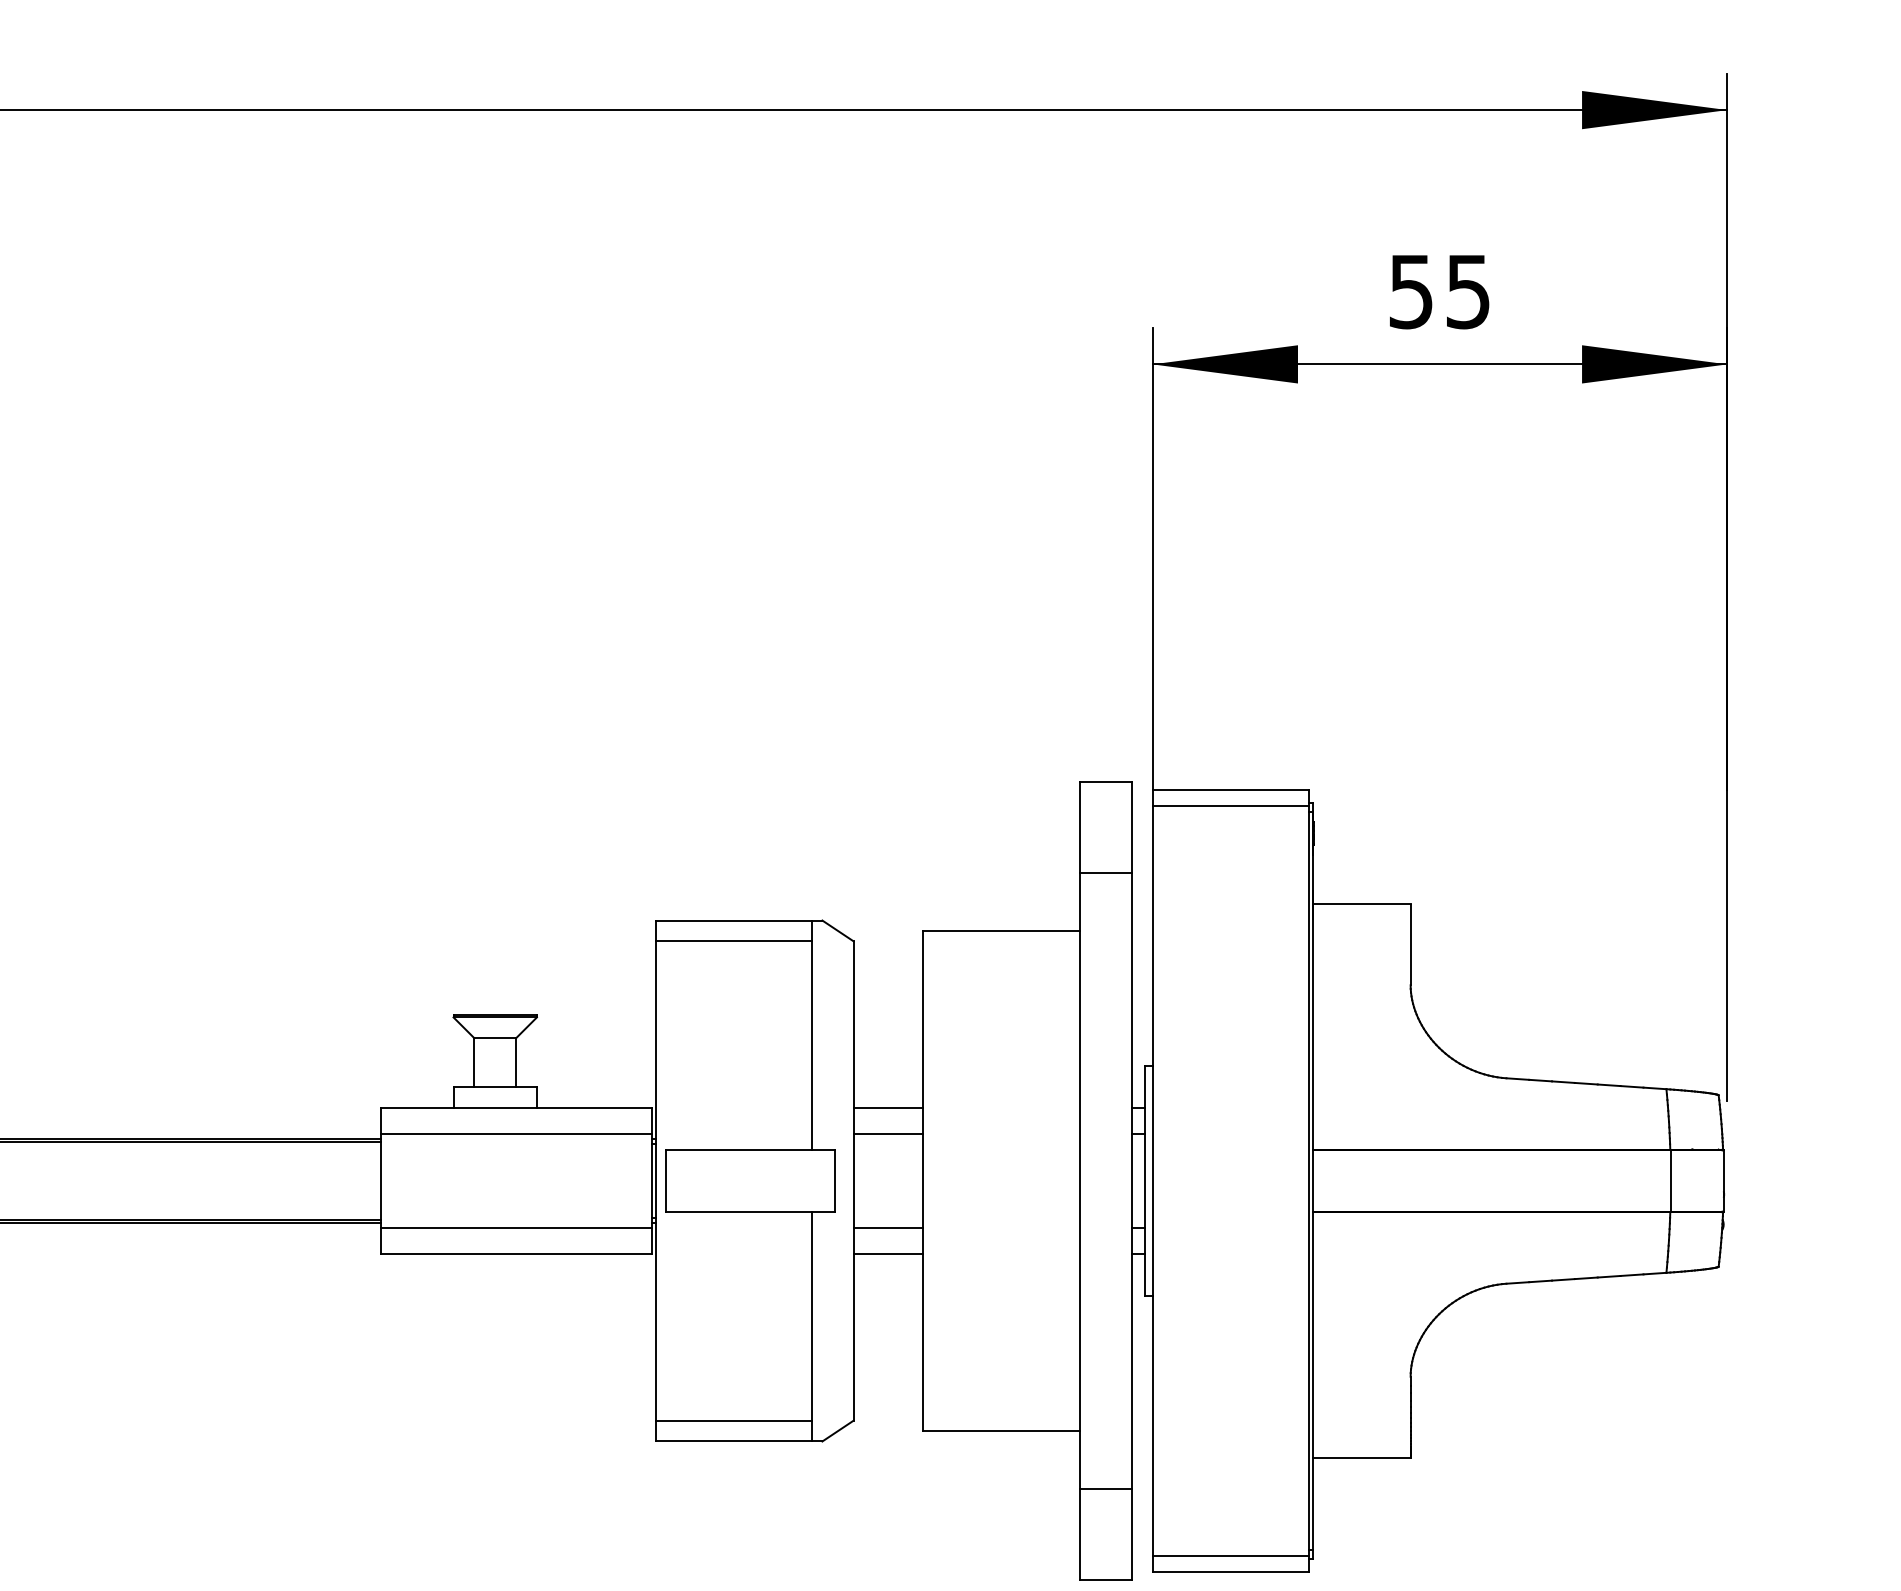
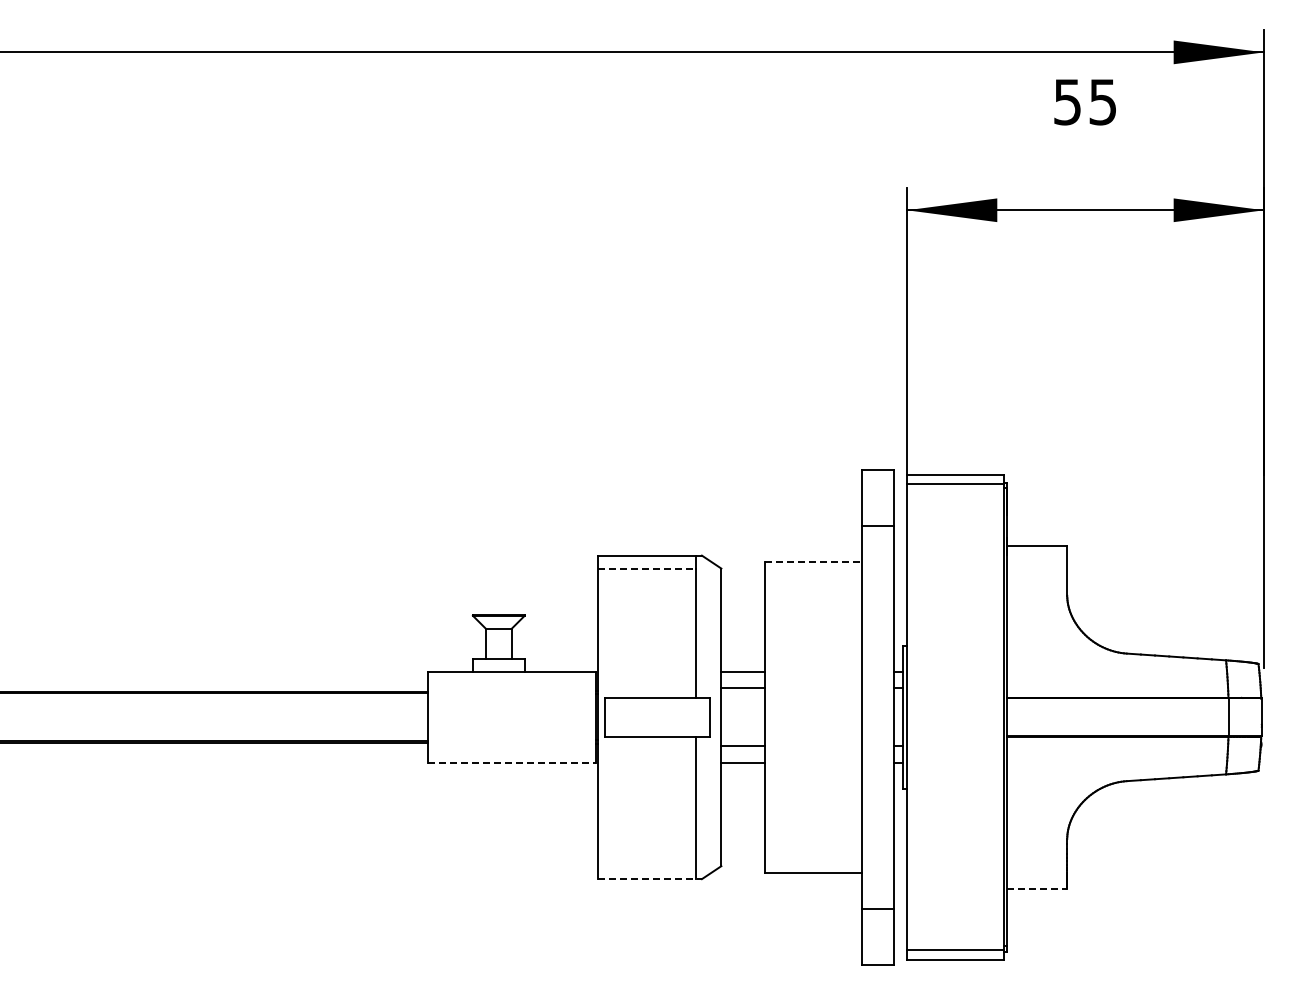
text: (1438, 292) -> (1084, 102), moved
line: (1002, 931) -> (813, 562), solid -> dashed
line: (733, 941) -> (646, 568), solid -> dashed
line: (515, 1134) -> (511, 688), removed
line: (515, 1227) -> (511, 746), removed
line: (517, 1253) -> (512, 762), solid -> dashed
line: (733, 1421) -> (646, 866), removed
line: (739, 1442) -> (650, 879), solid -> dashed
line: (1362, 1458) -> (1037, 889), solid -> dashed

